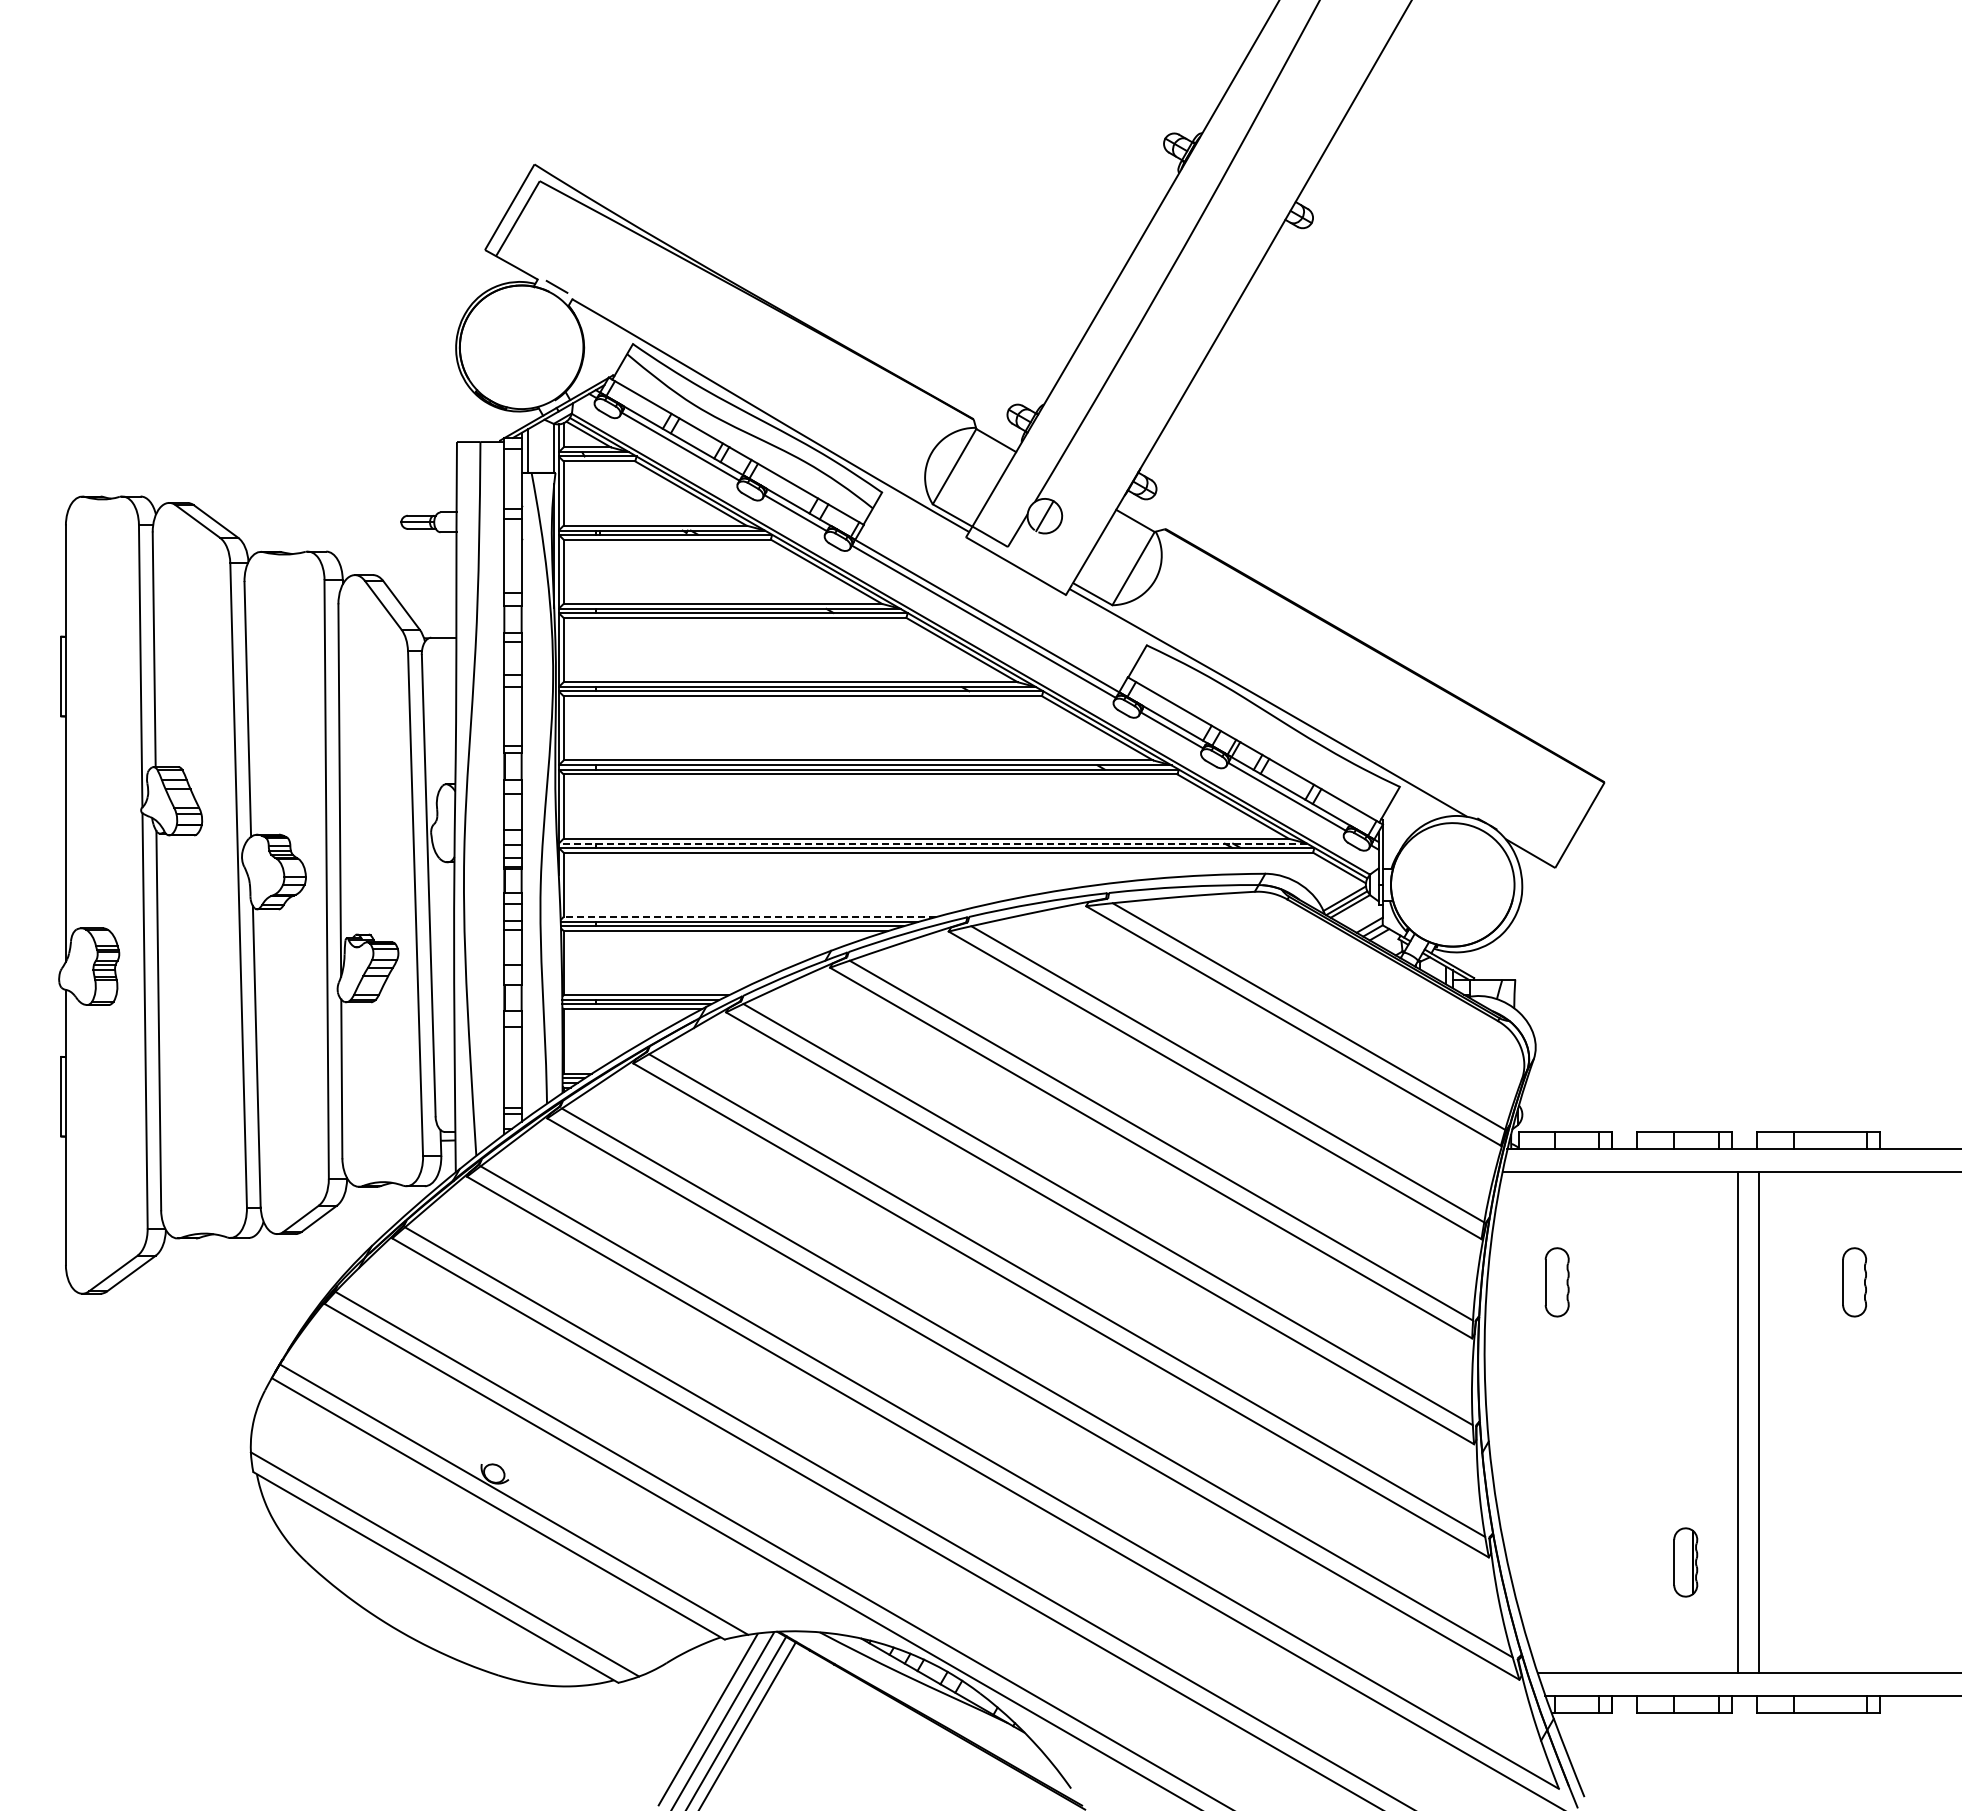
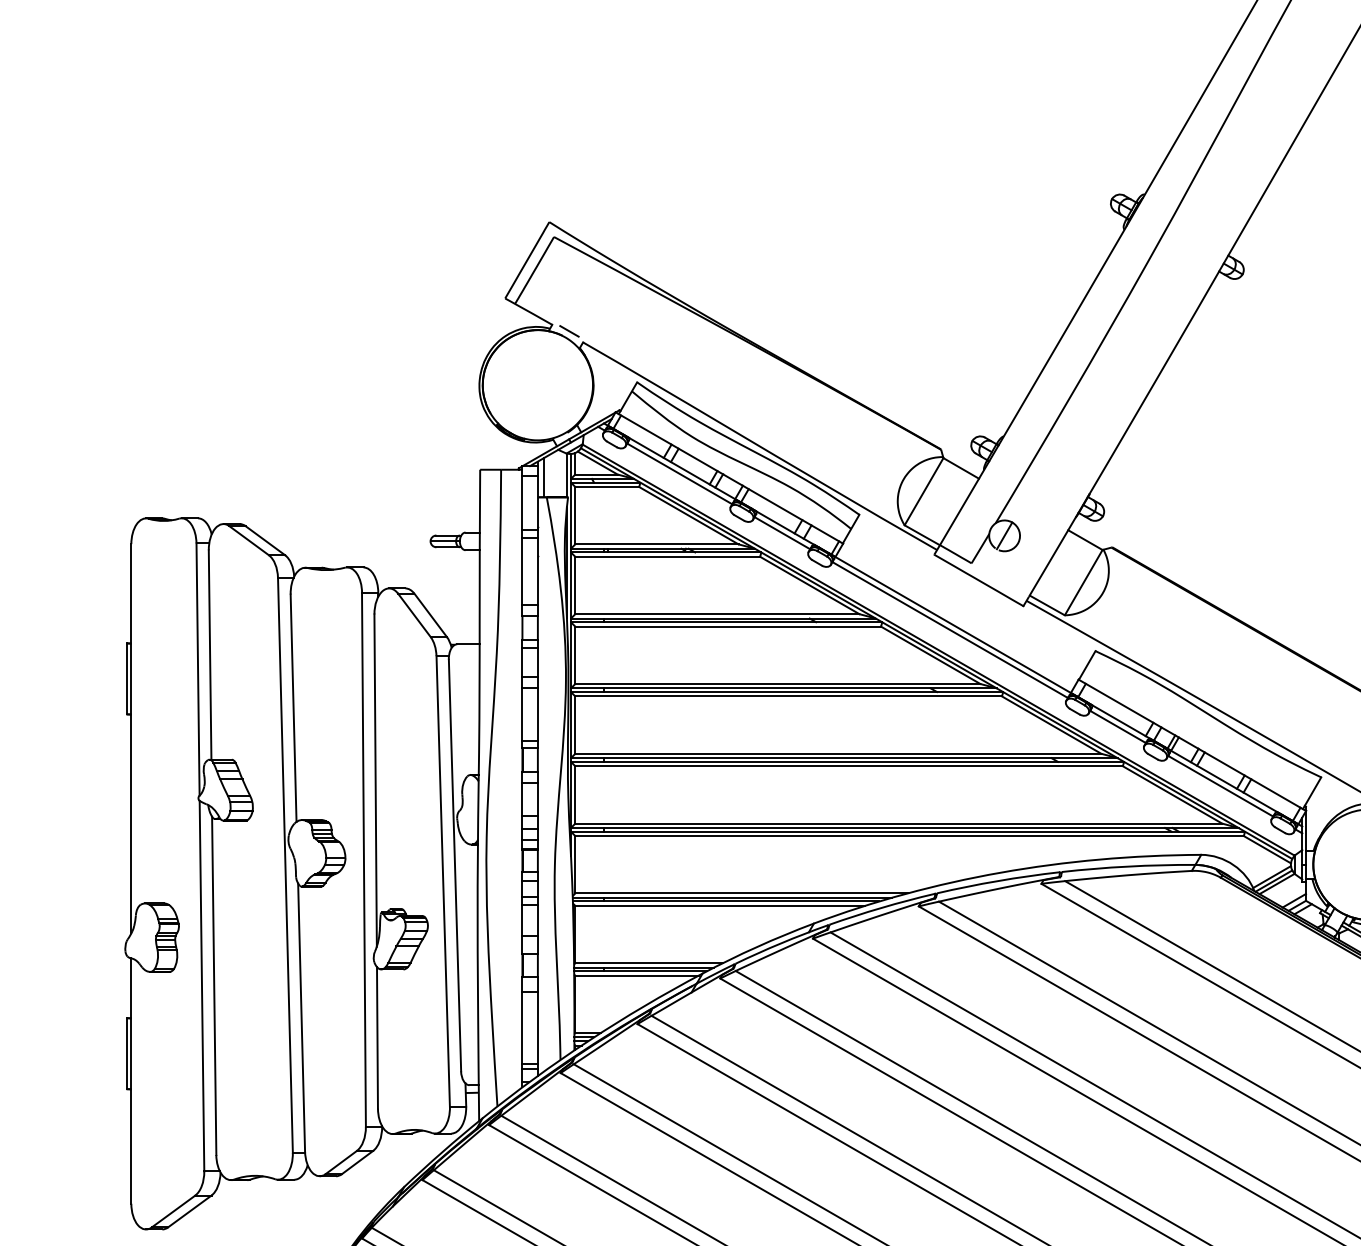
line: (932, 843) -> (904, 827), dashed -> solid
line: (749, 917) -> (741, 893), dashed -> solid

